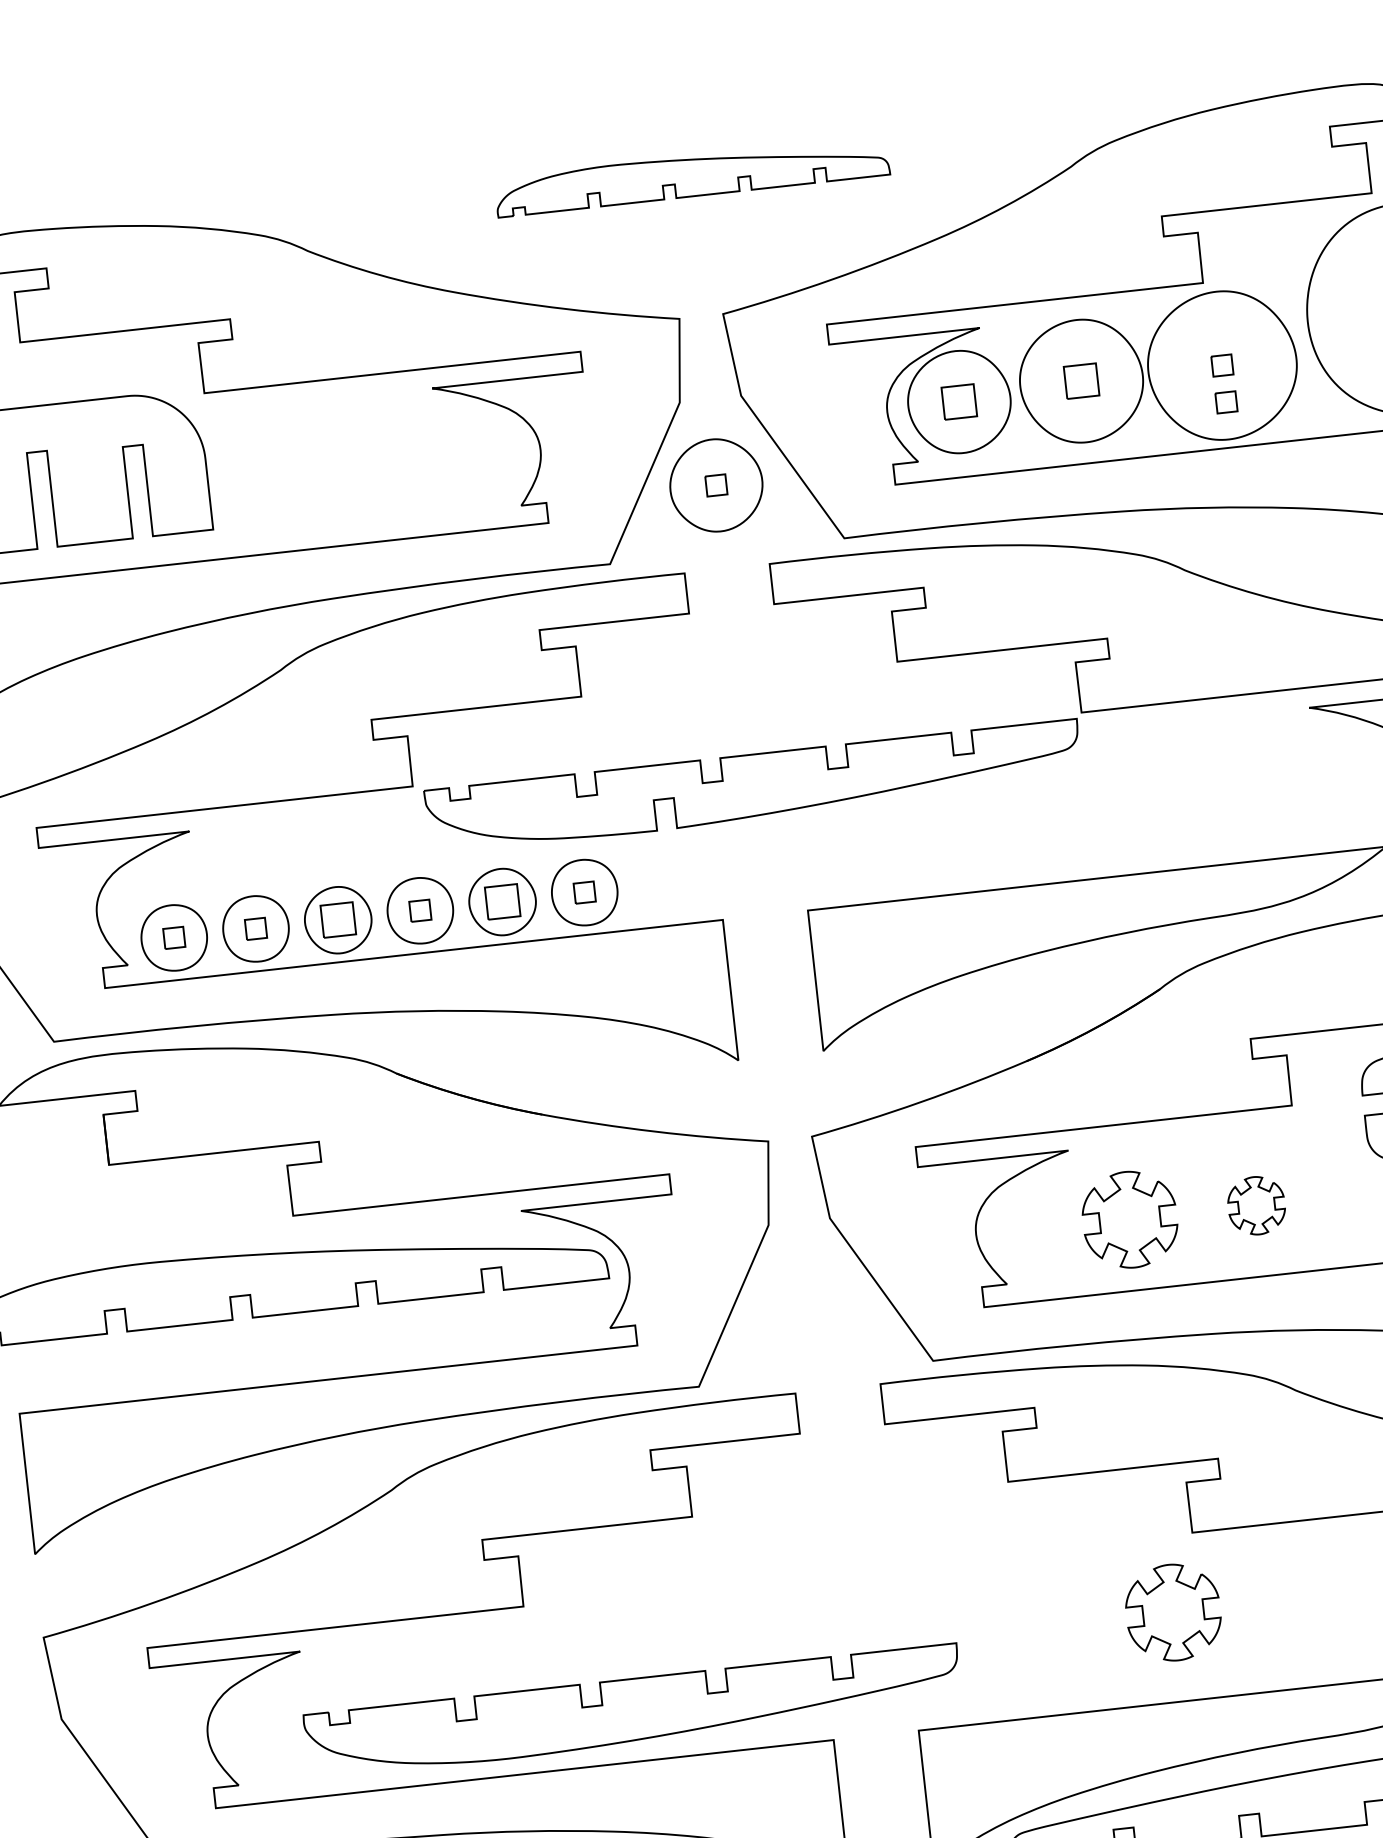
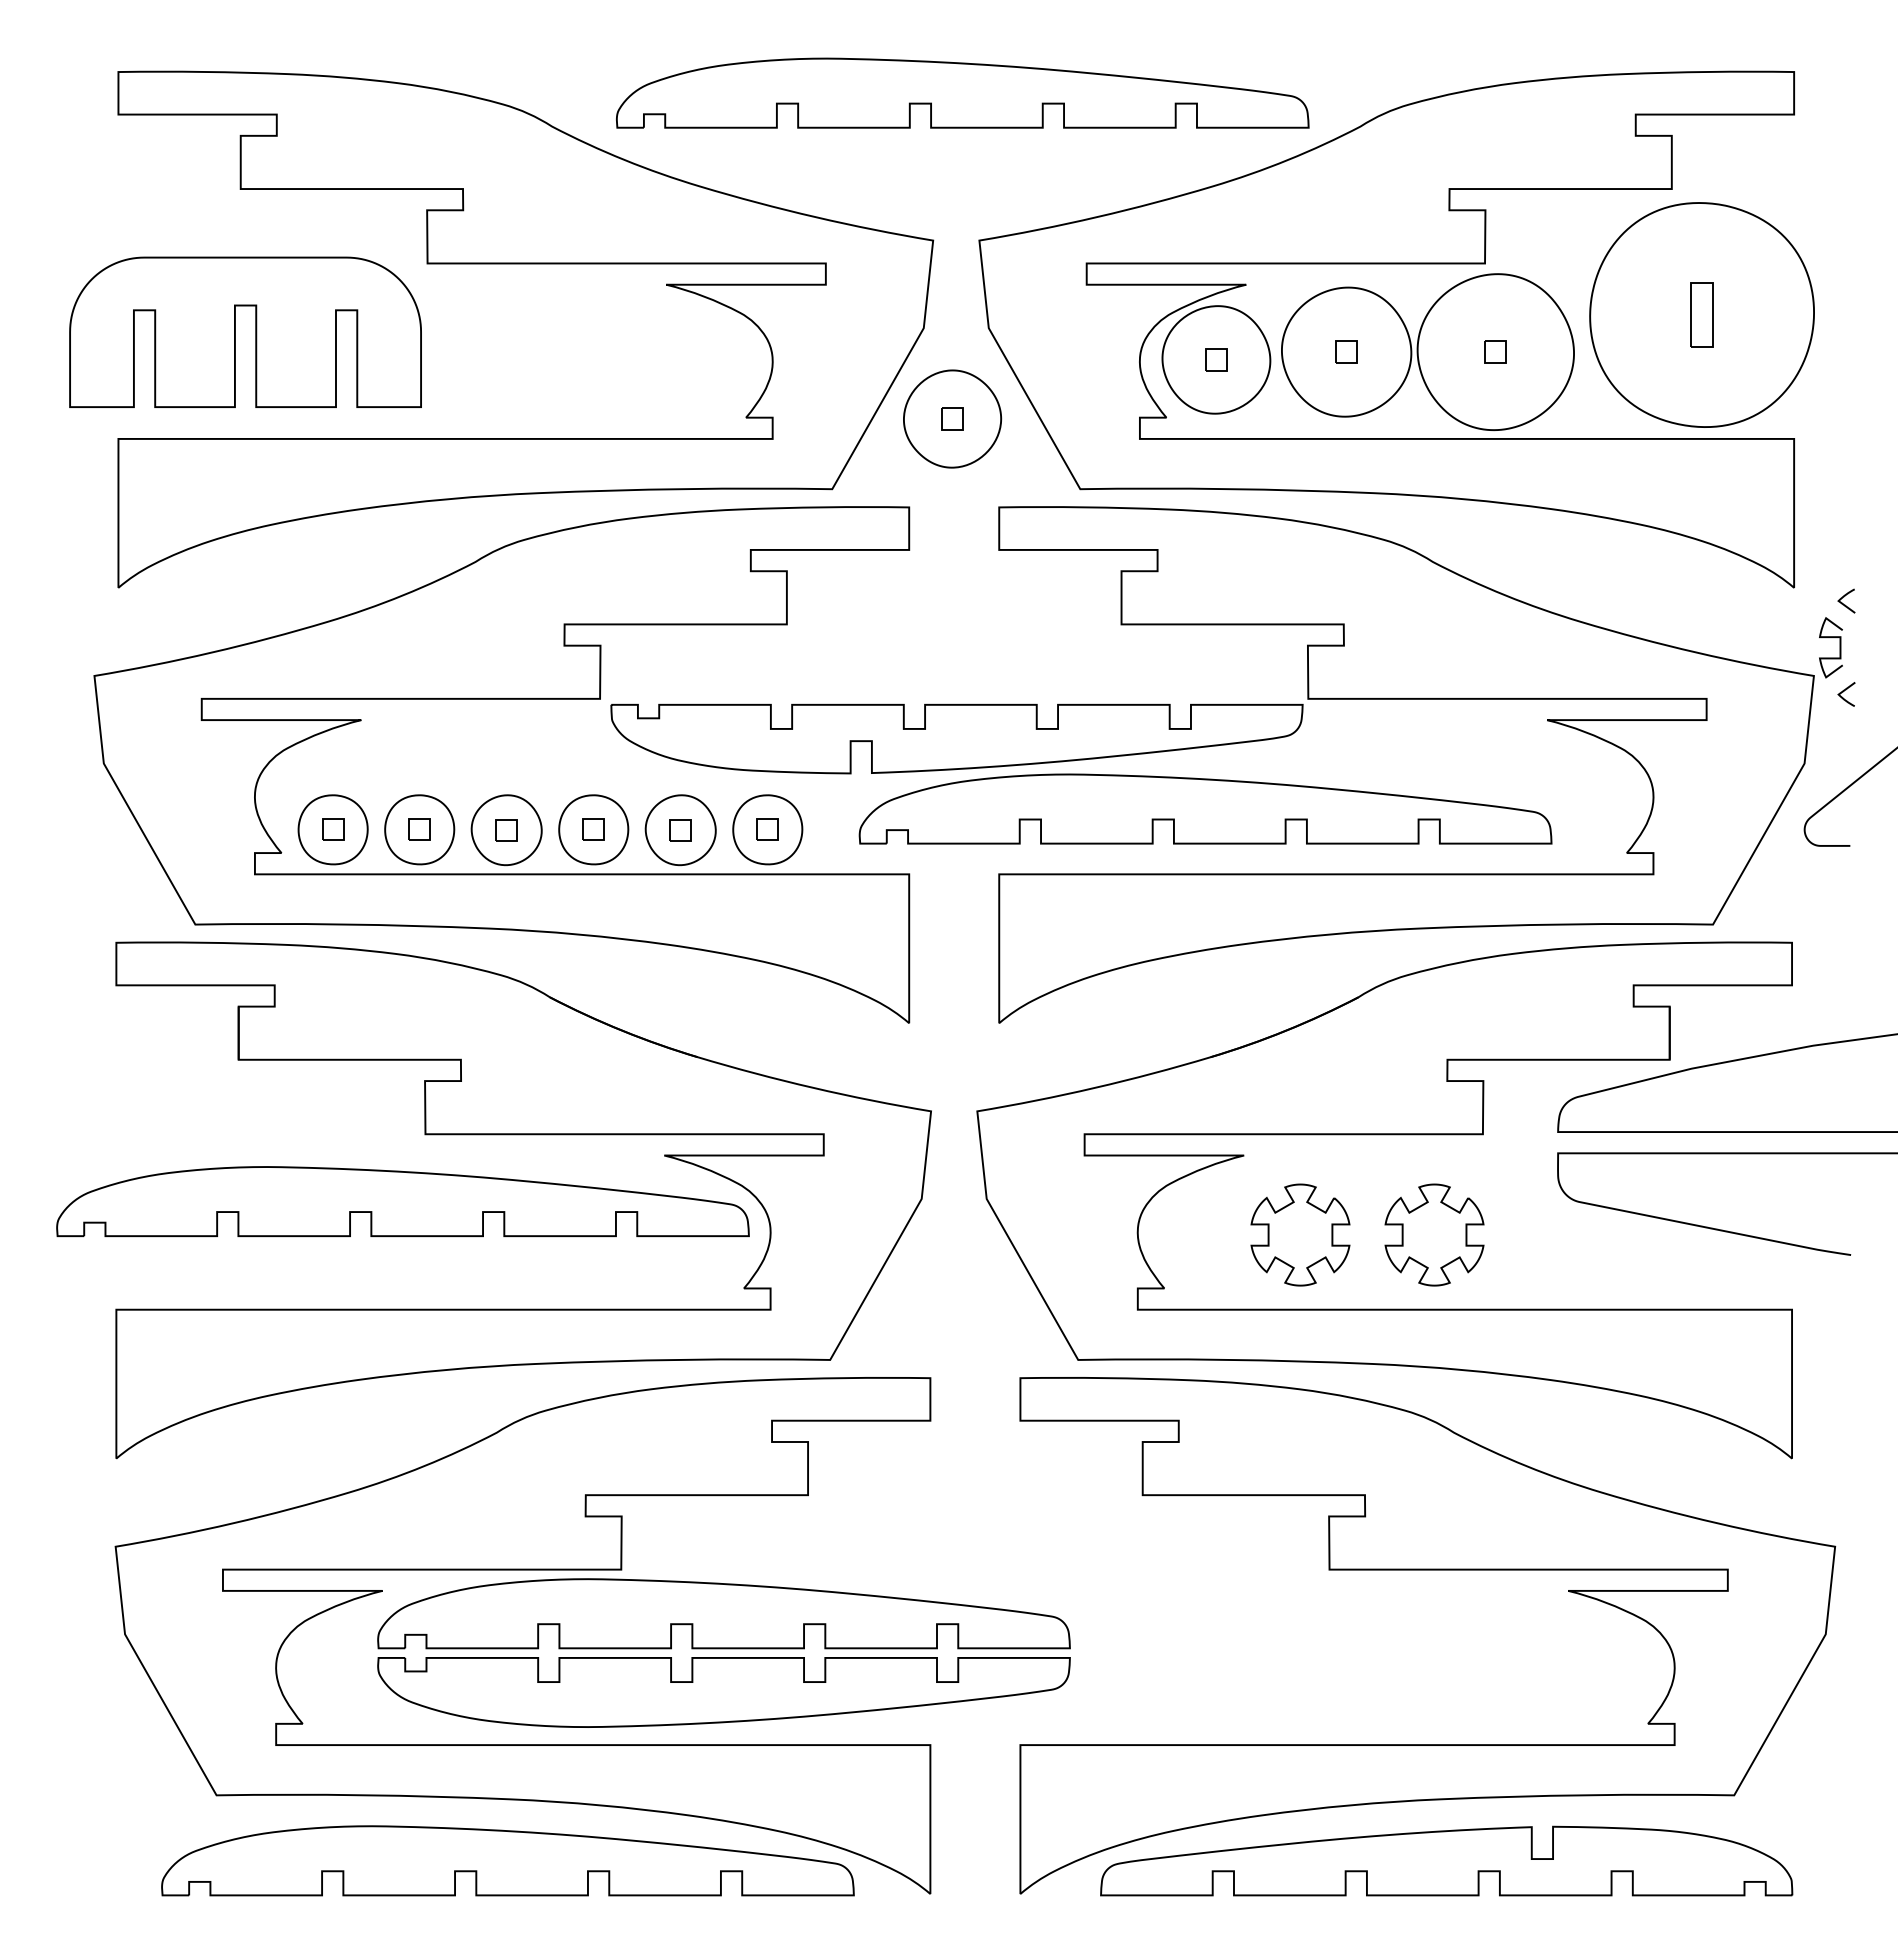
part: (691, 176) -> (962, 92), size x1.67
part: (1081, 380) -> (1346, 351), size x0.62
part: (959, 401) -> (1216, 359), size x0.62
part: (1226, 401) -> (1495, 390), removed
part: (995, 826) -> (1205, 808), added
part: (502, 902) -> (680, 830), size x0.62
part: (338, 920) -> (506, 830), size x0.62
part: (1256, 1205) -> (1434, 1234), size x1.67
part: (1173, 1612) -> (1300, 1650), removed
part: (624, 1637) -> (723, 1613), added

